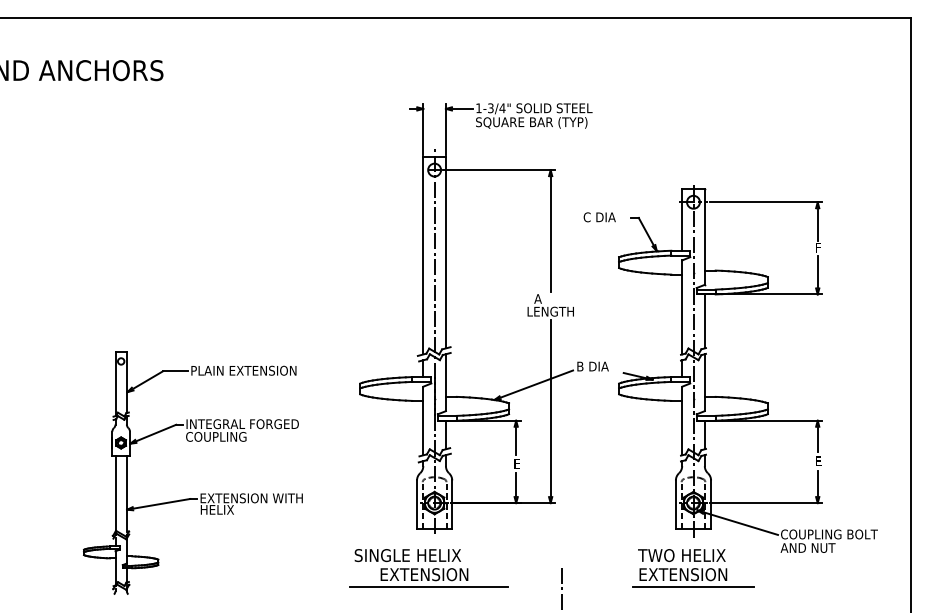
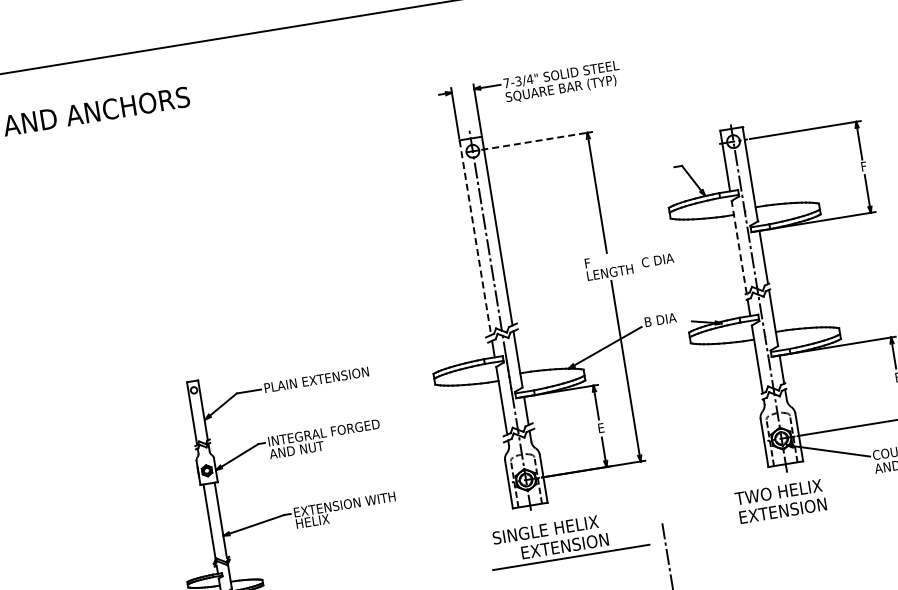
text: (478, 108) -> (506, 83), 1-3/4" -> 7-3/4"
line: (496, 170) -> (534, 141), solid -> dashed
text: (599, 217) -> (657, 260), moved
line: (423, 255) -> (475, 237), solid -> dashed
text: (534, 298) -> (591, 262), A -> F
line: (682, 306) -> (739, 246), solid -> dashed
text: (215, 436) -> (299, 449), COUPLING -> AND NUT
part: (428, 568) -> (568, 539), moved
line: (693, 586) -> (794, 520), removed

